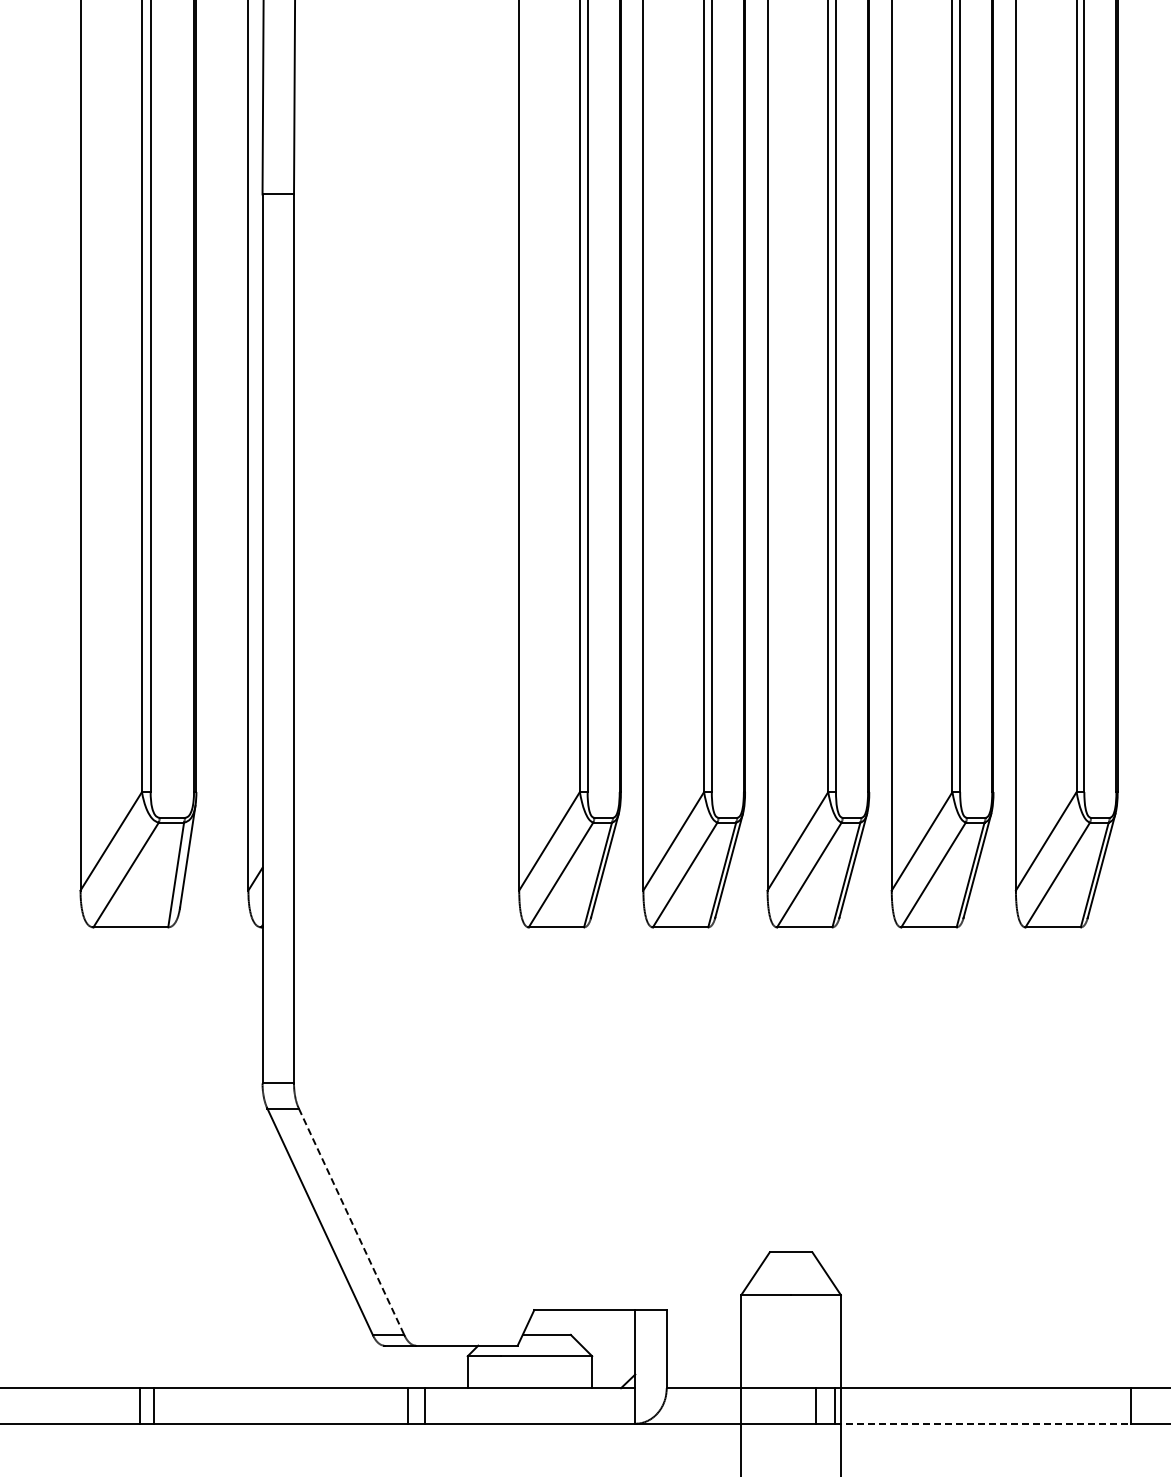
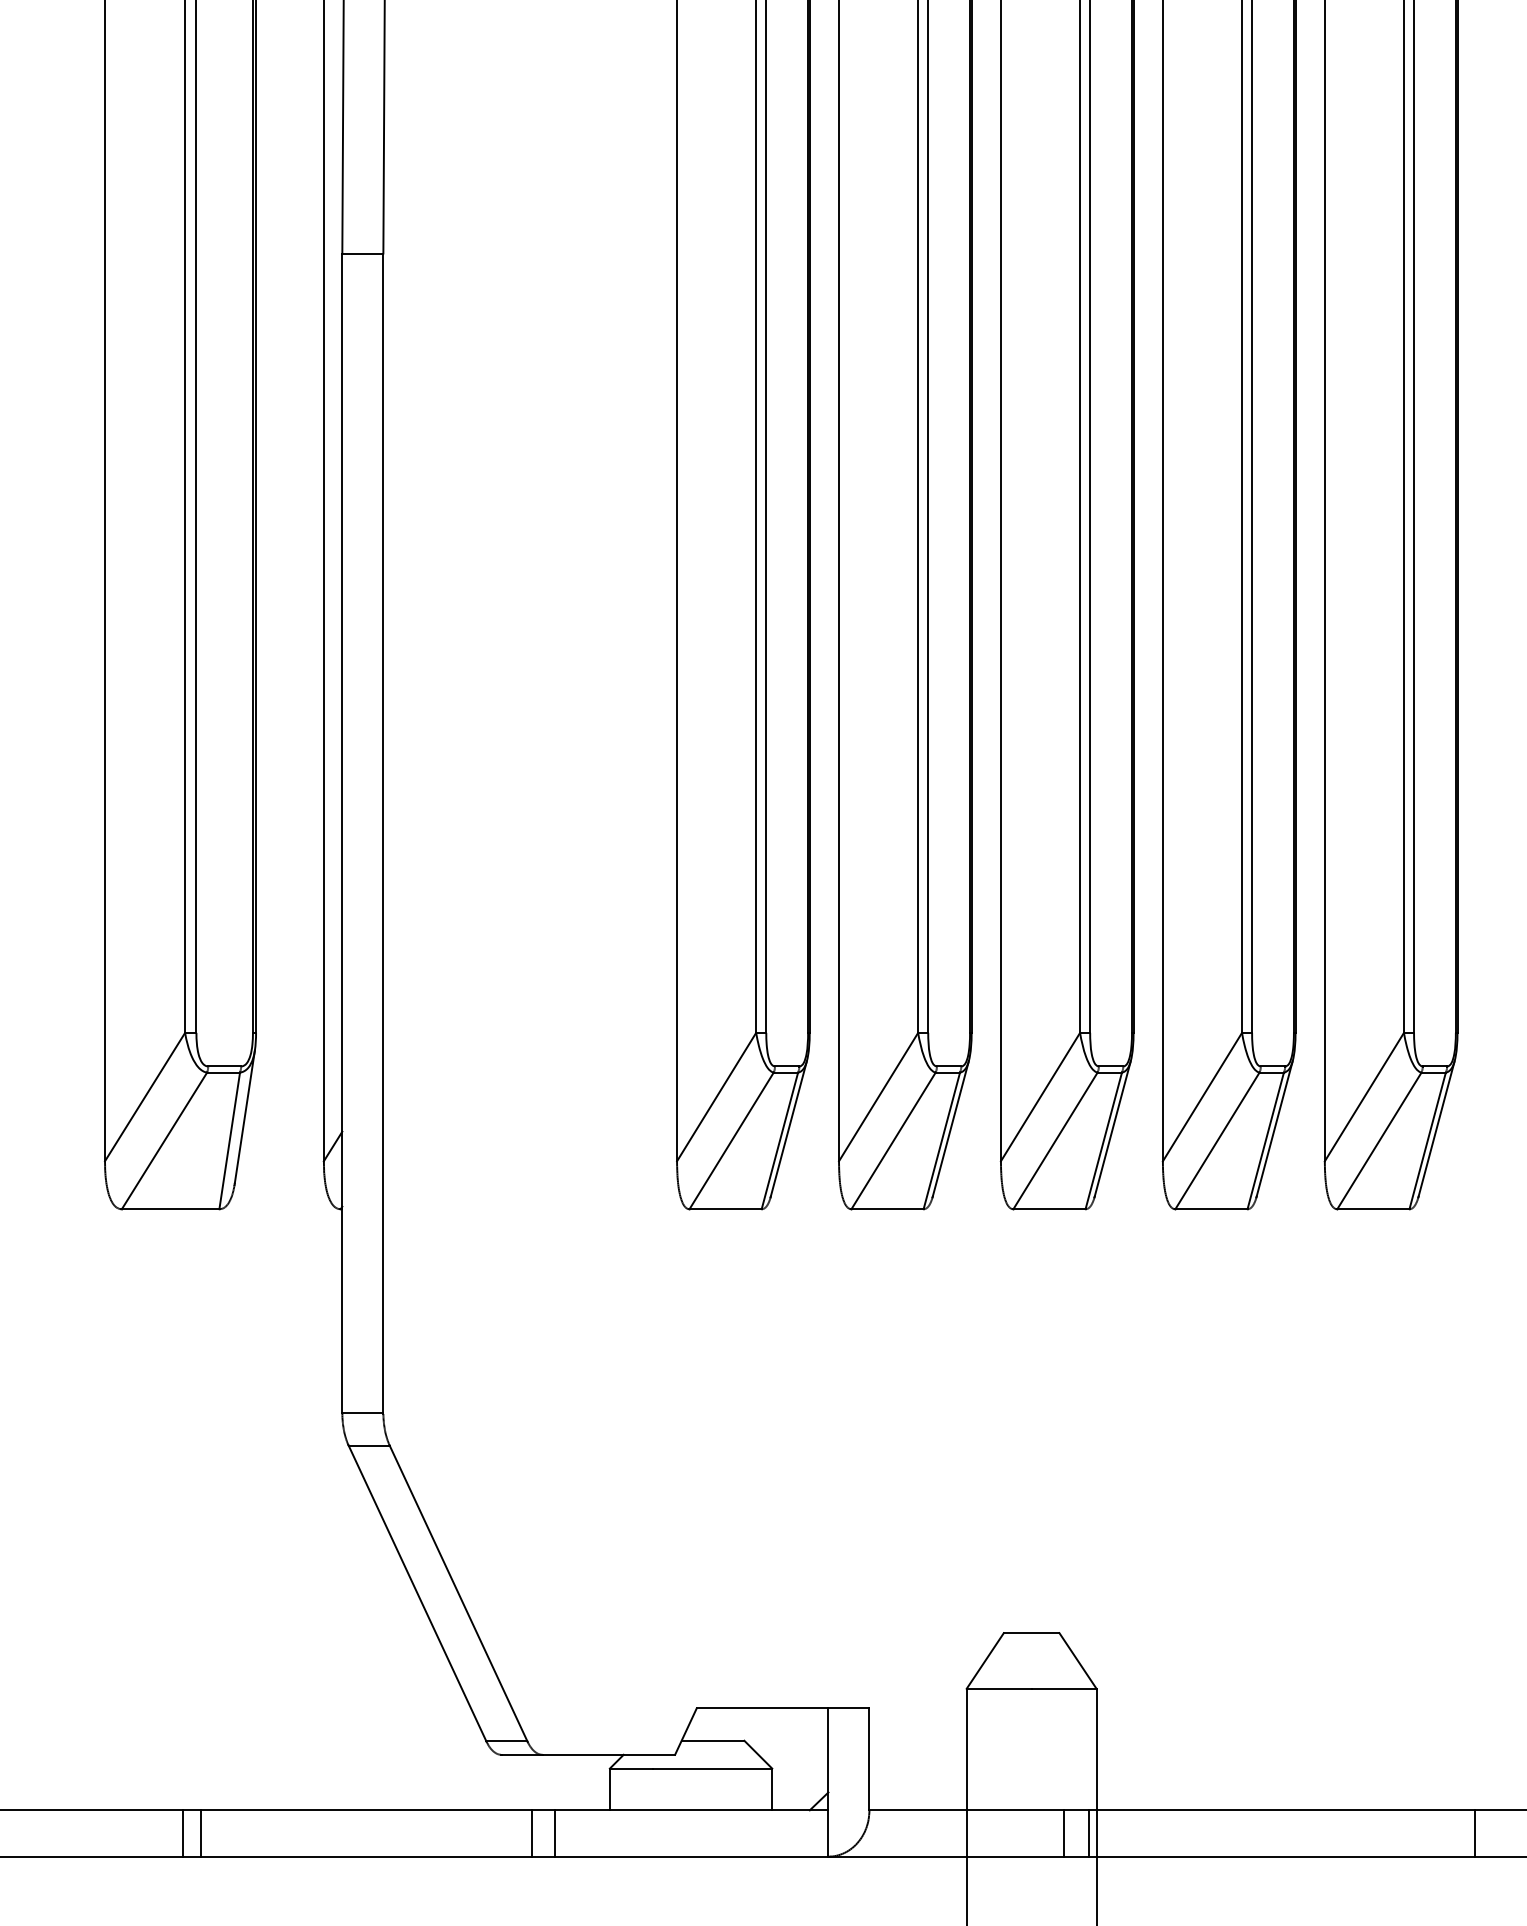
line: (351, 1222) -> (458, 1594), dashed -> solid
line: (983, 1423) -> (1282, 1856), dashed -> solid

